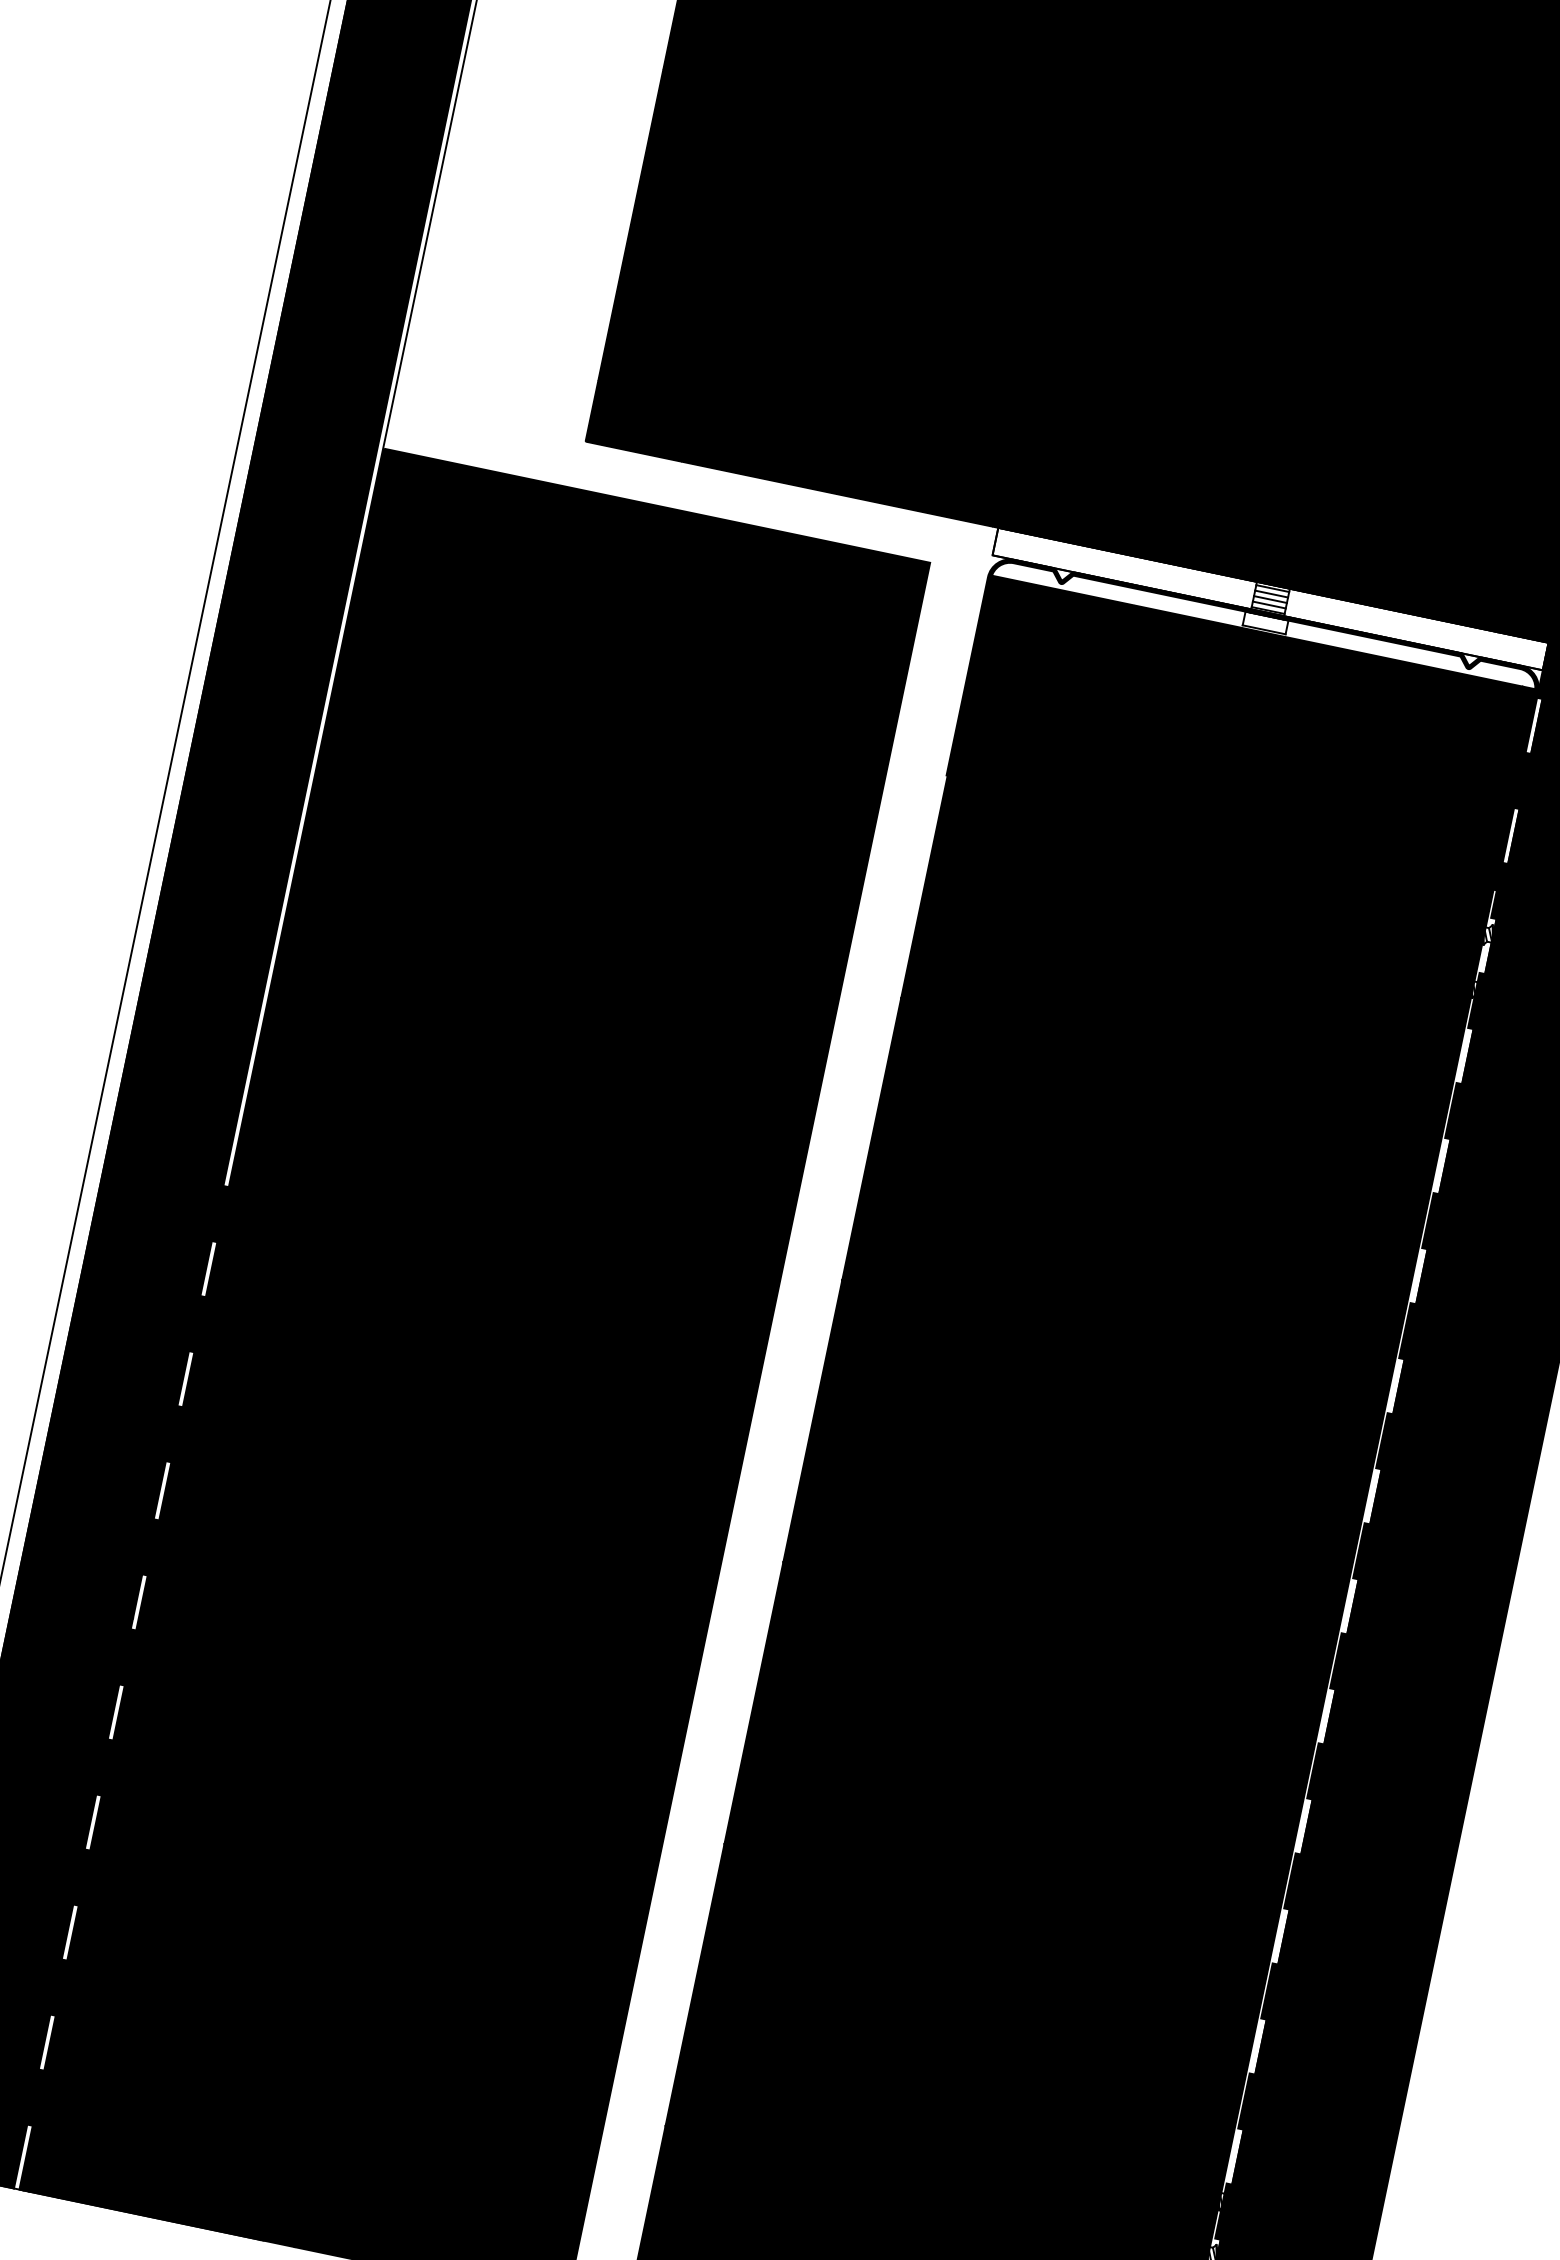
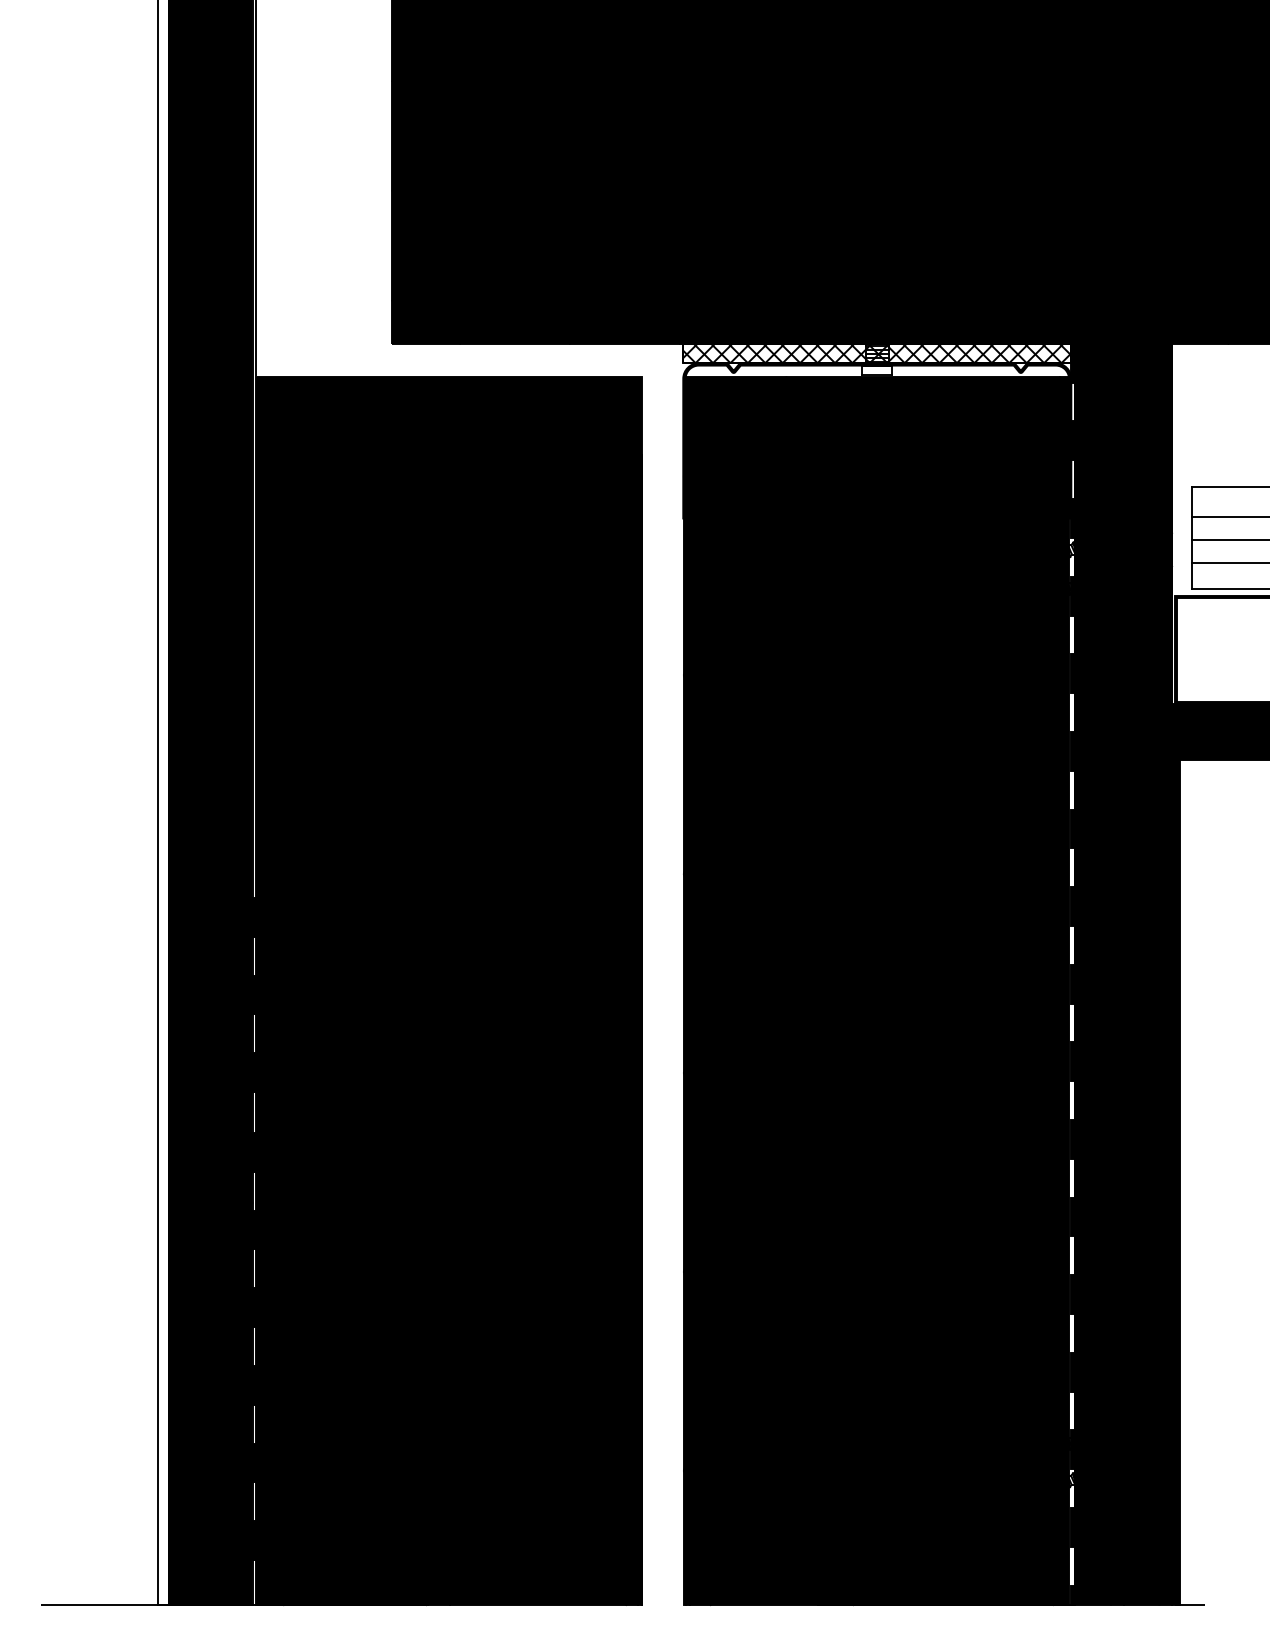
hatch: (1270, 599) -> (877, 353), added

